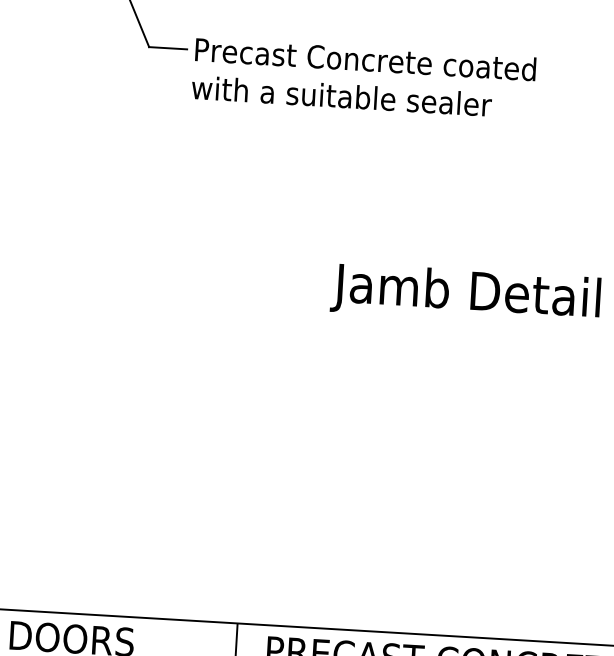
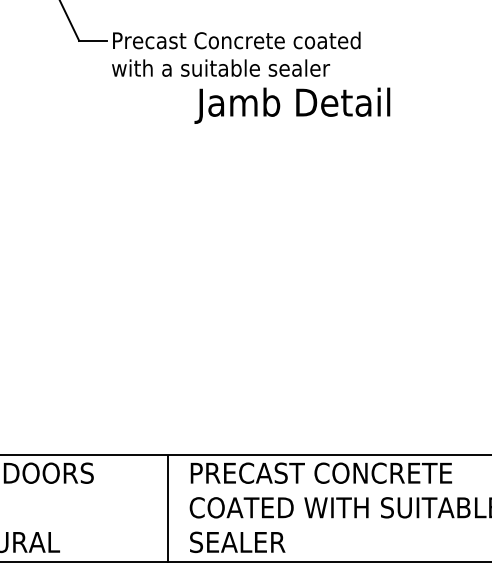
text: (465, 294) -> (292, 105), moved

